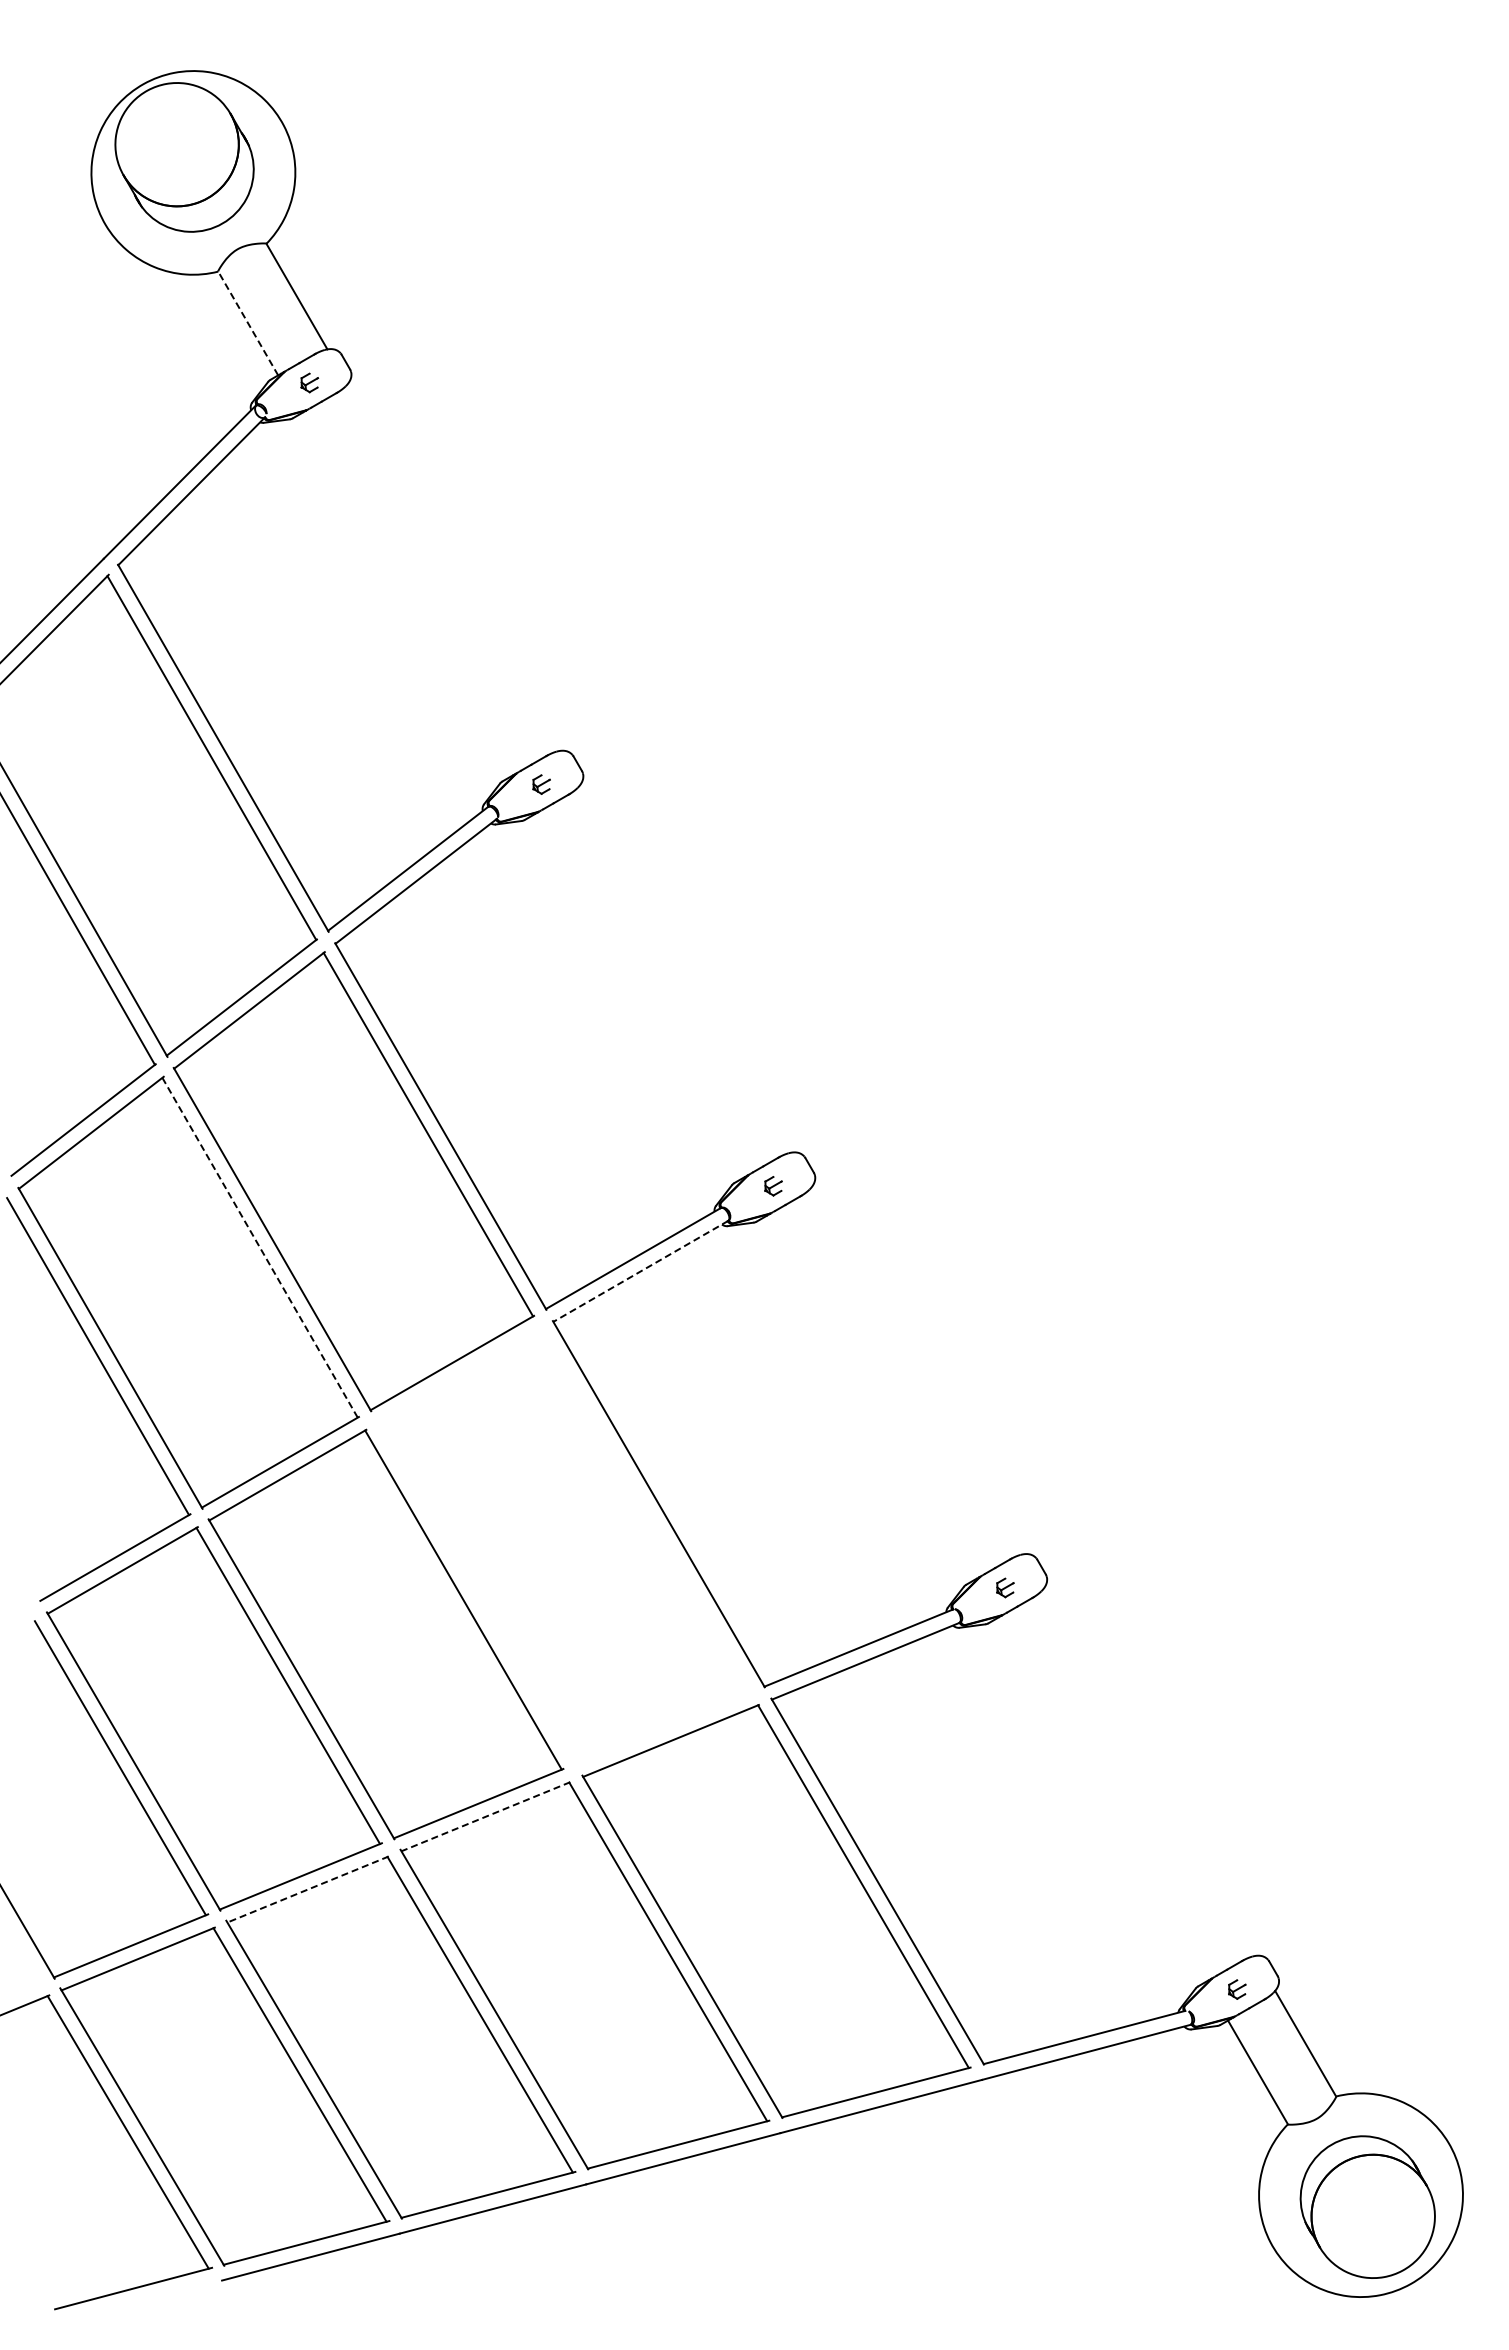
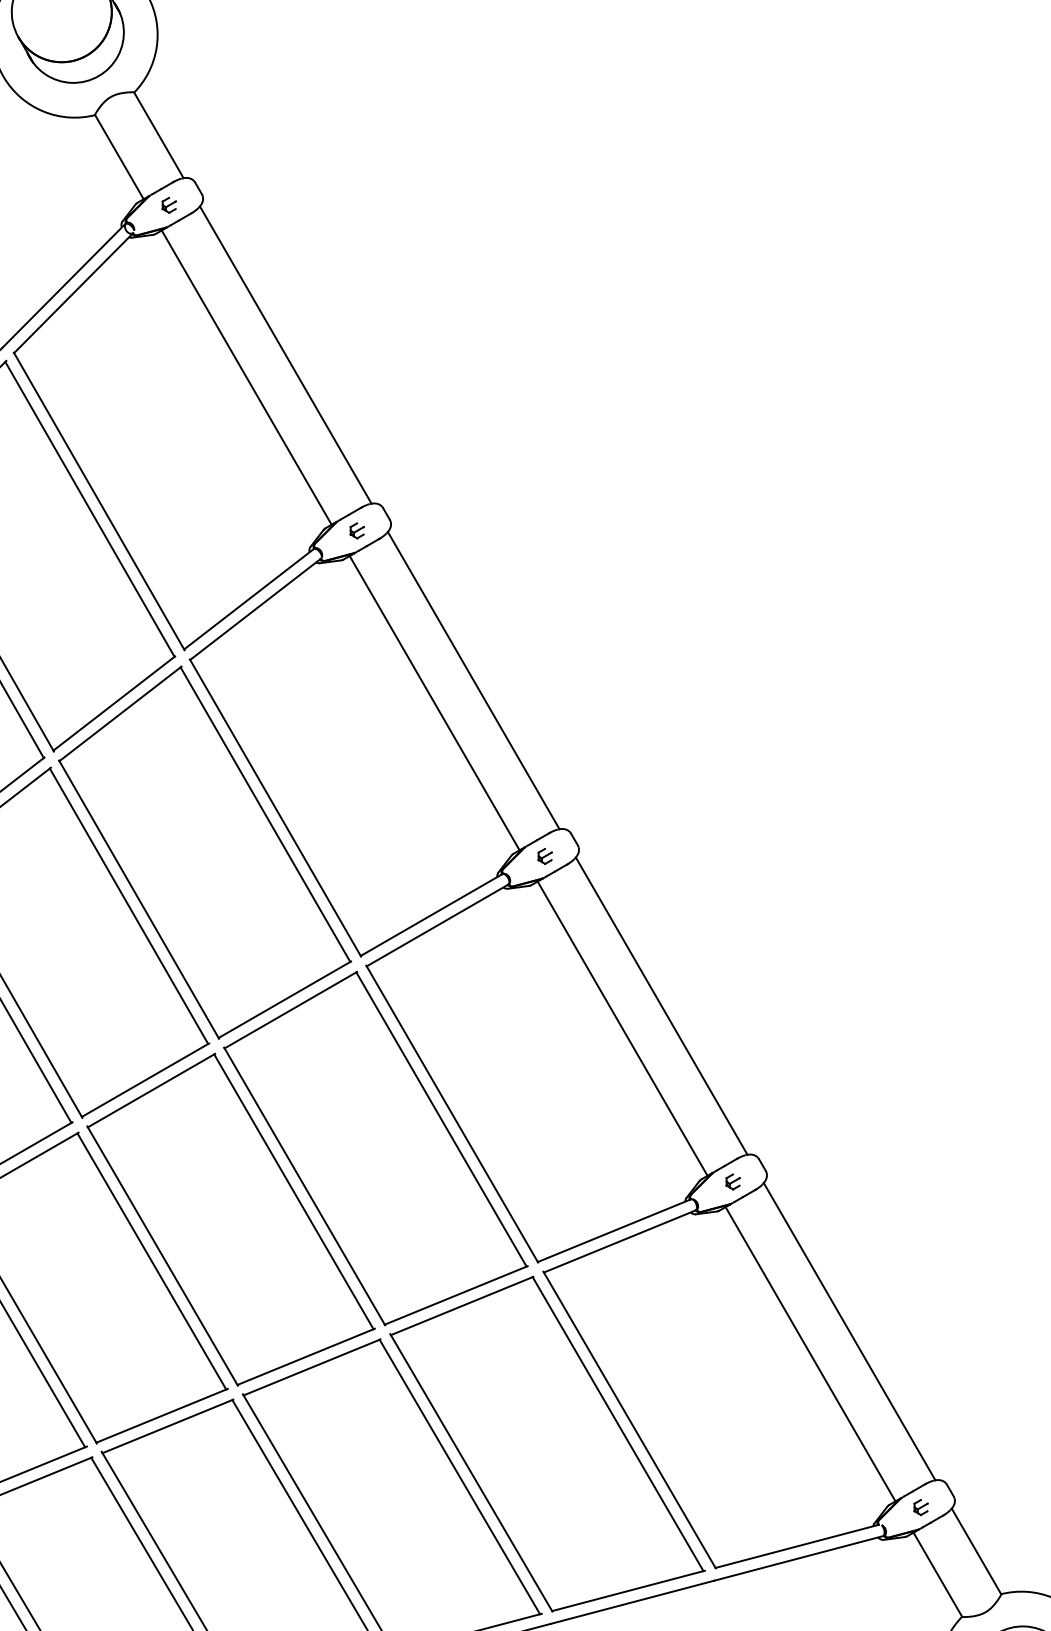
line: (248, 323) -> (119, 157), dashed -> solid
line: (453, 567) -> (285, 354), added
line: (405, 595) -> (246, 377), added
line: (685, 968) -> (473, 679), added
line: (636, 996) -> (434, 702), added
line: (260, 1247) -> (129, 906), dashed -> solid
line: (640, 1271) -> (437, 925), dashed -> solid
line: (917, 1370) -> (661, 1005), added
line: (868, 1398) -> (622, 1028), added
part: (564, 1546) -> (375, 1148), added
line: (1149, 1772) -> (849, 1331), added
line: (1100, 1800) -> (810, 1354), added
line: (485, 1816) -> (311, 1367), dashed -> solid
line: (307, 1889) -> (167, 1426), dashed -> solid

